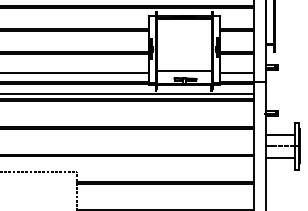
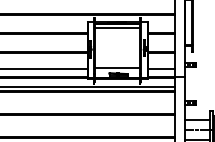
line: (184, 23) -> (117, 27), added

